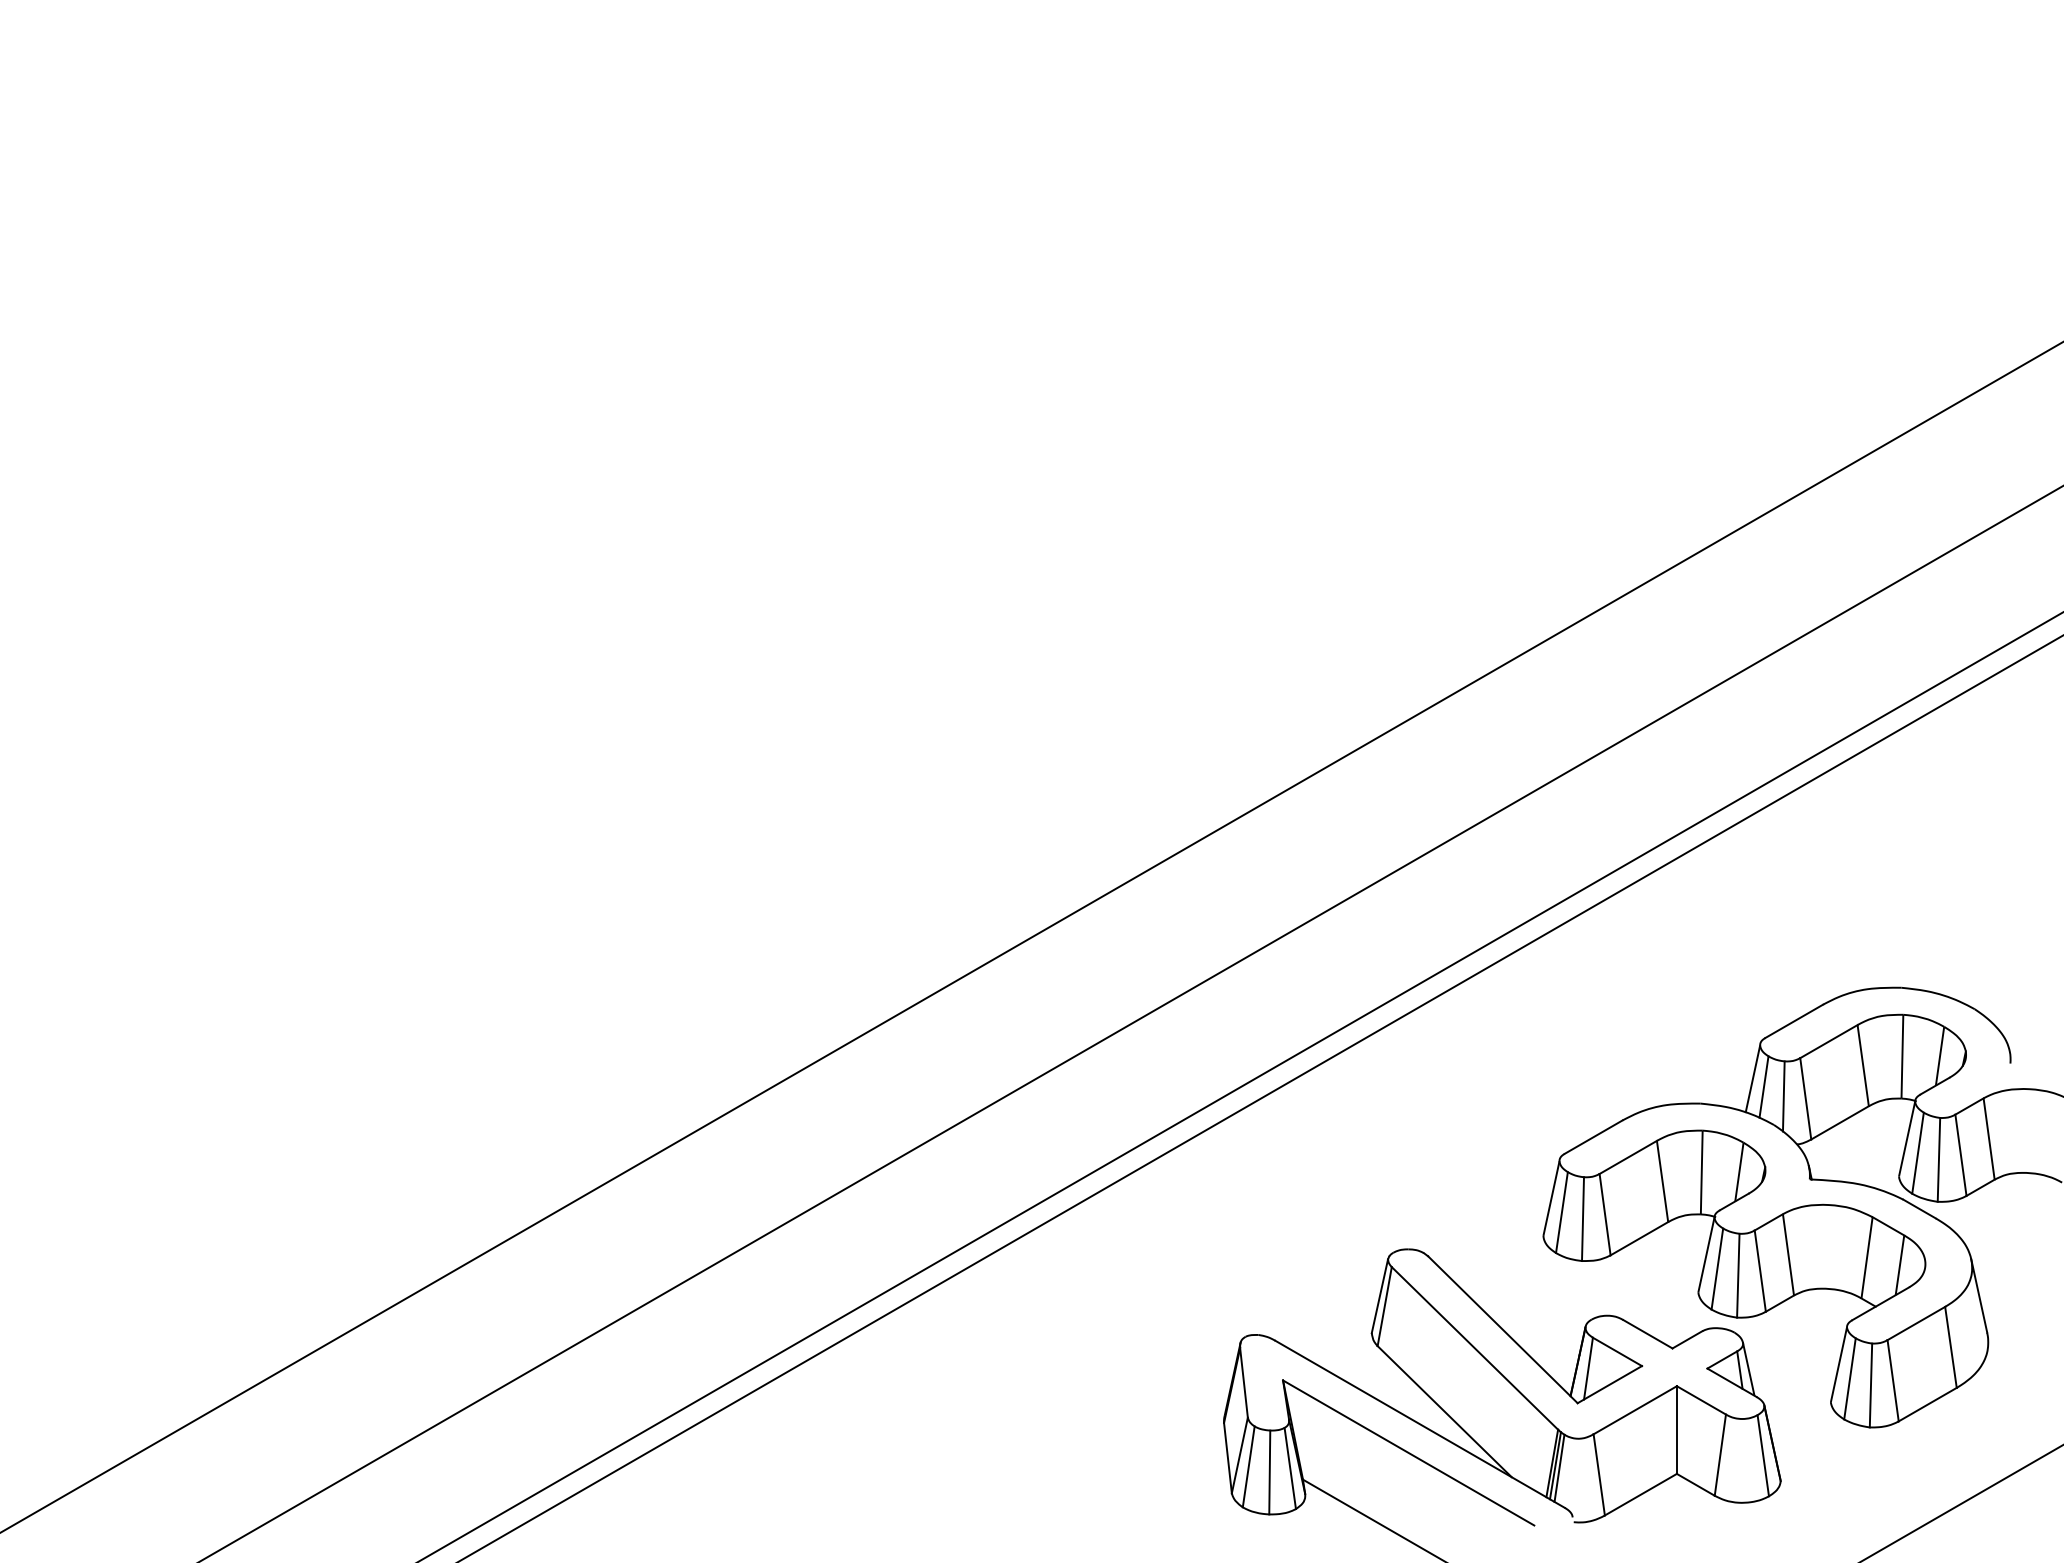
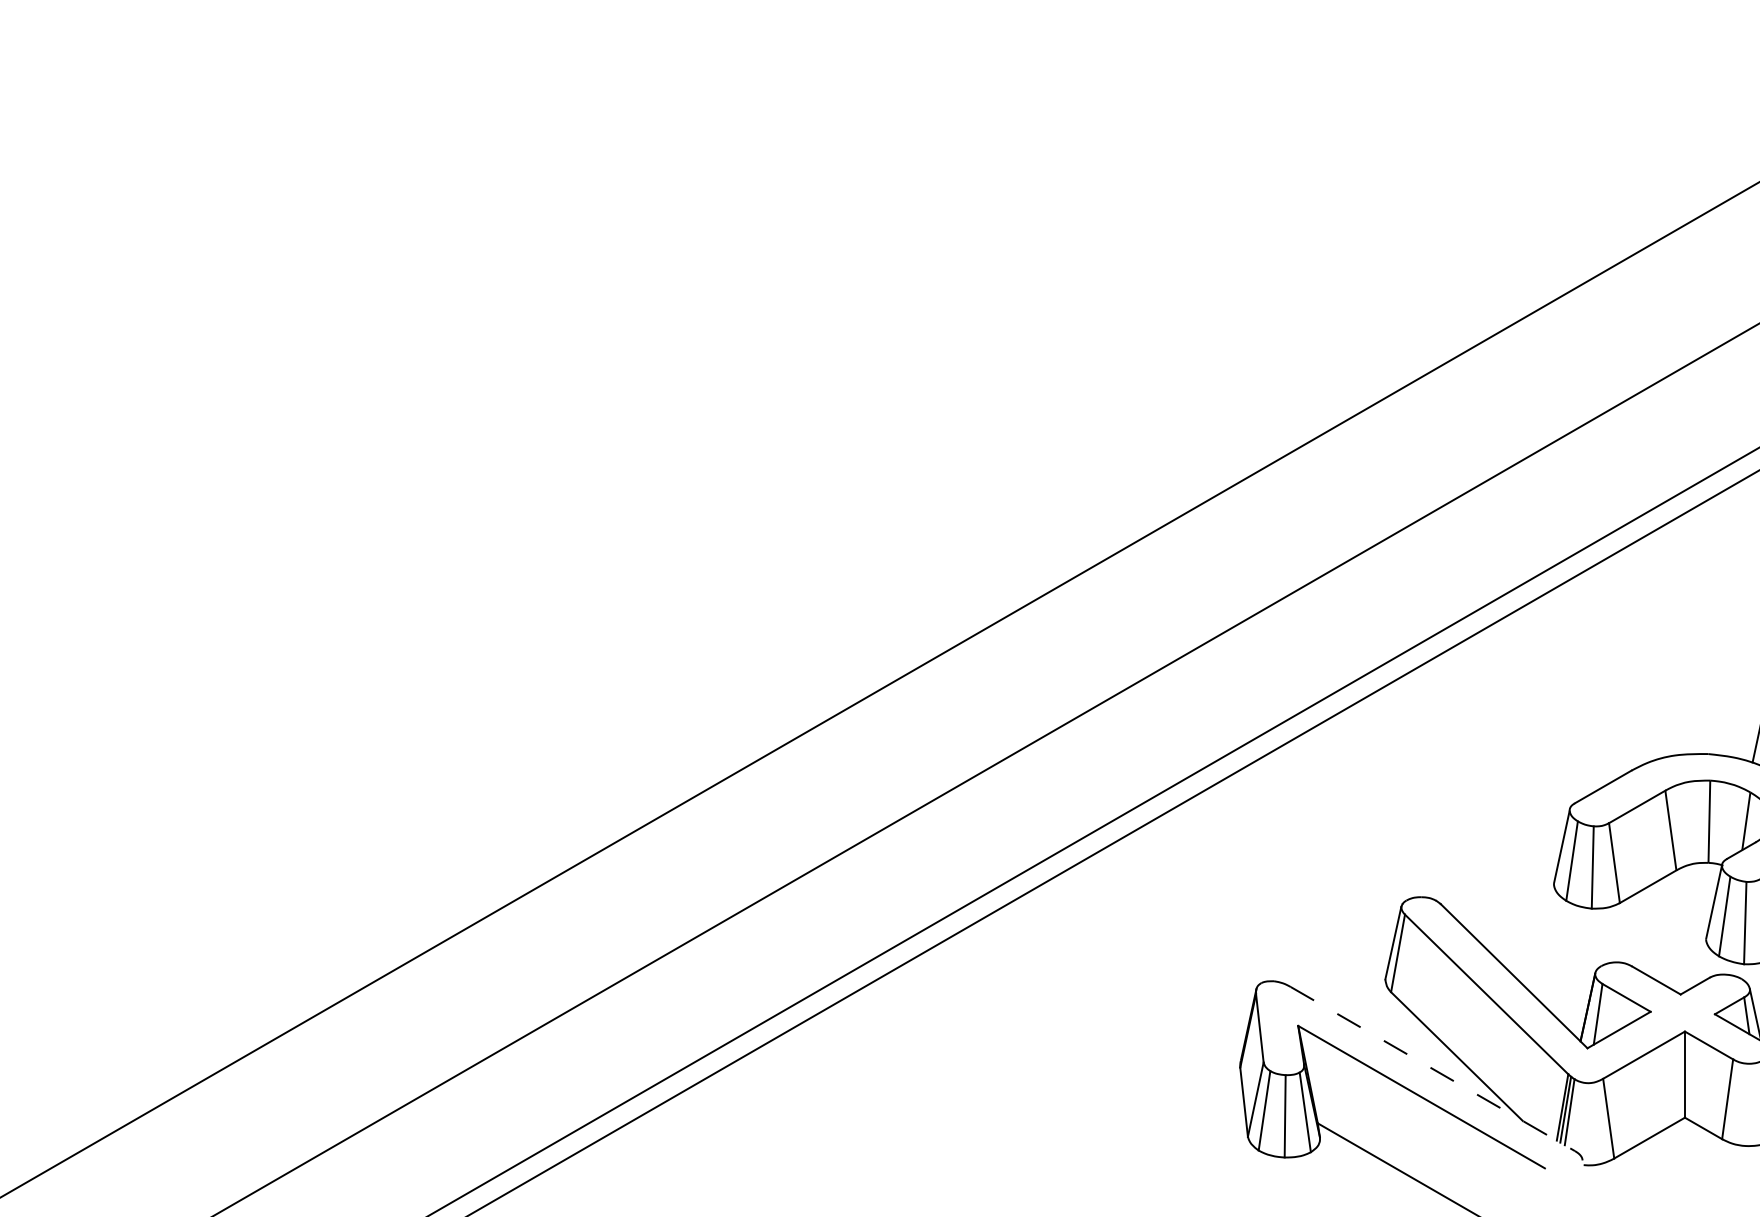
line: (1420, 1424) -> (1433, 1069), solid -> dashed

